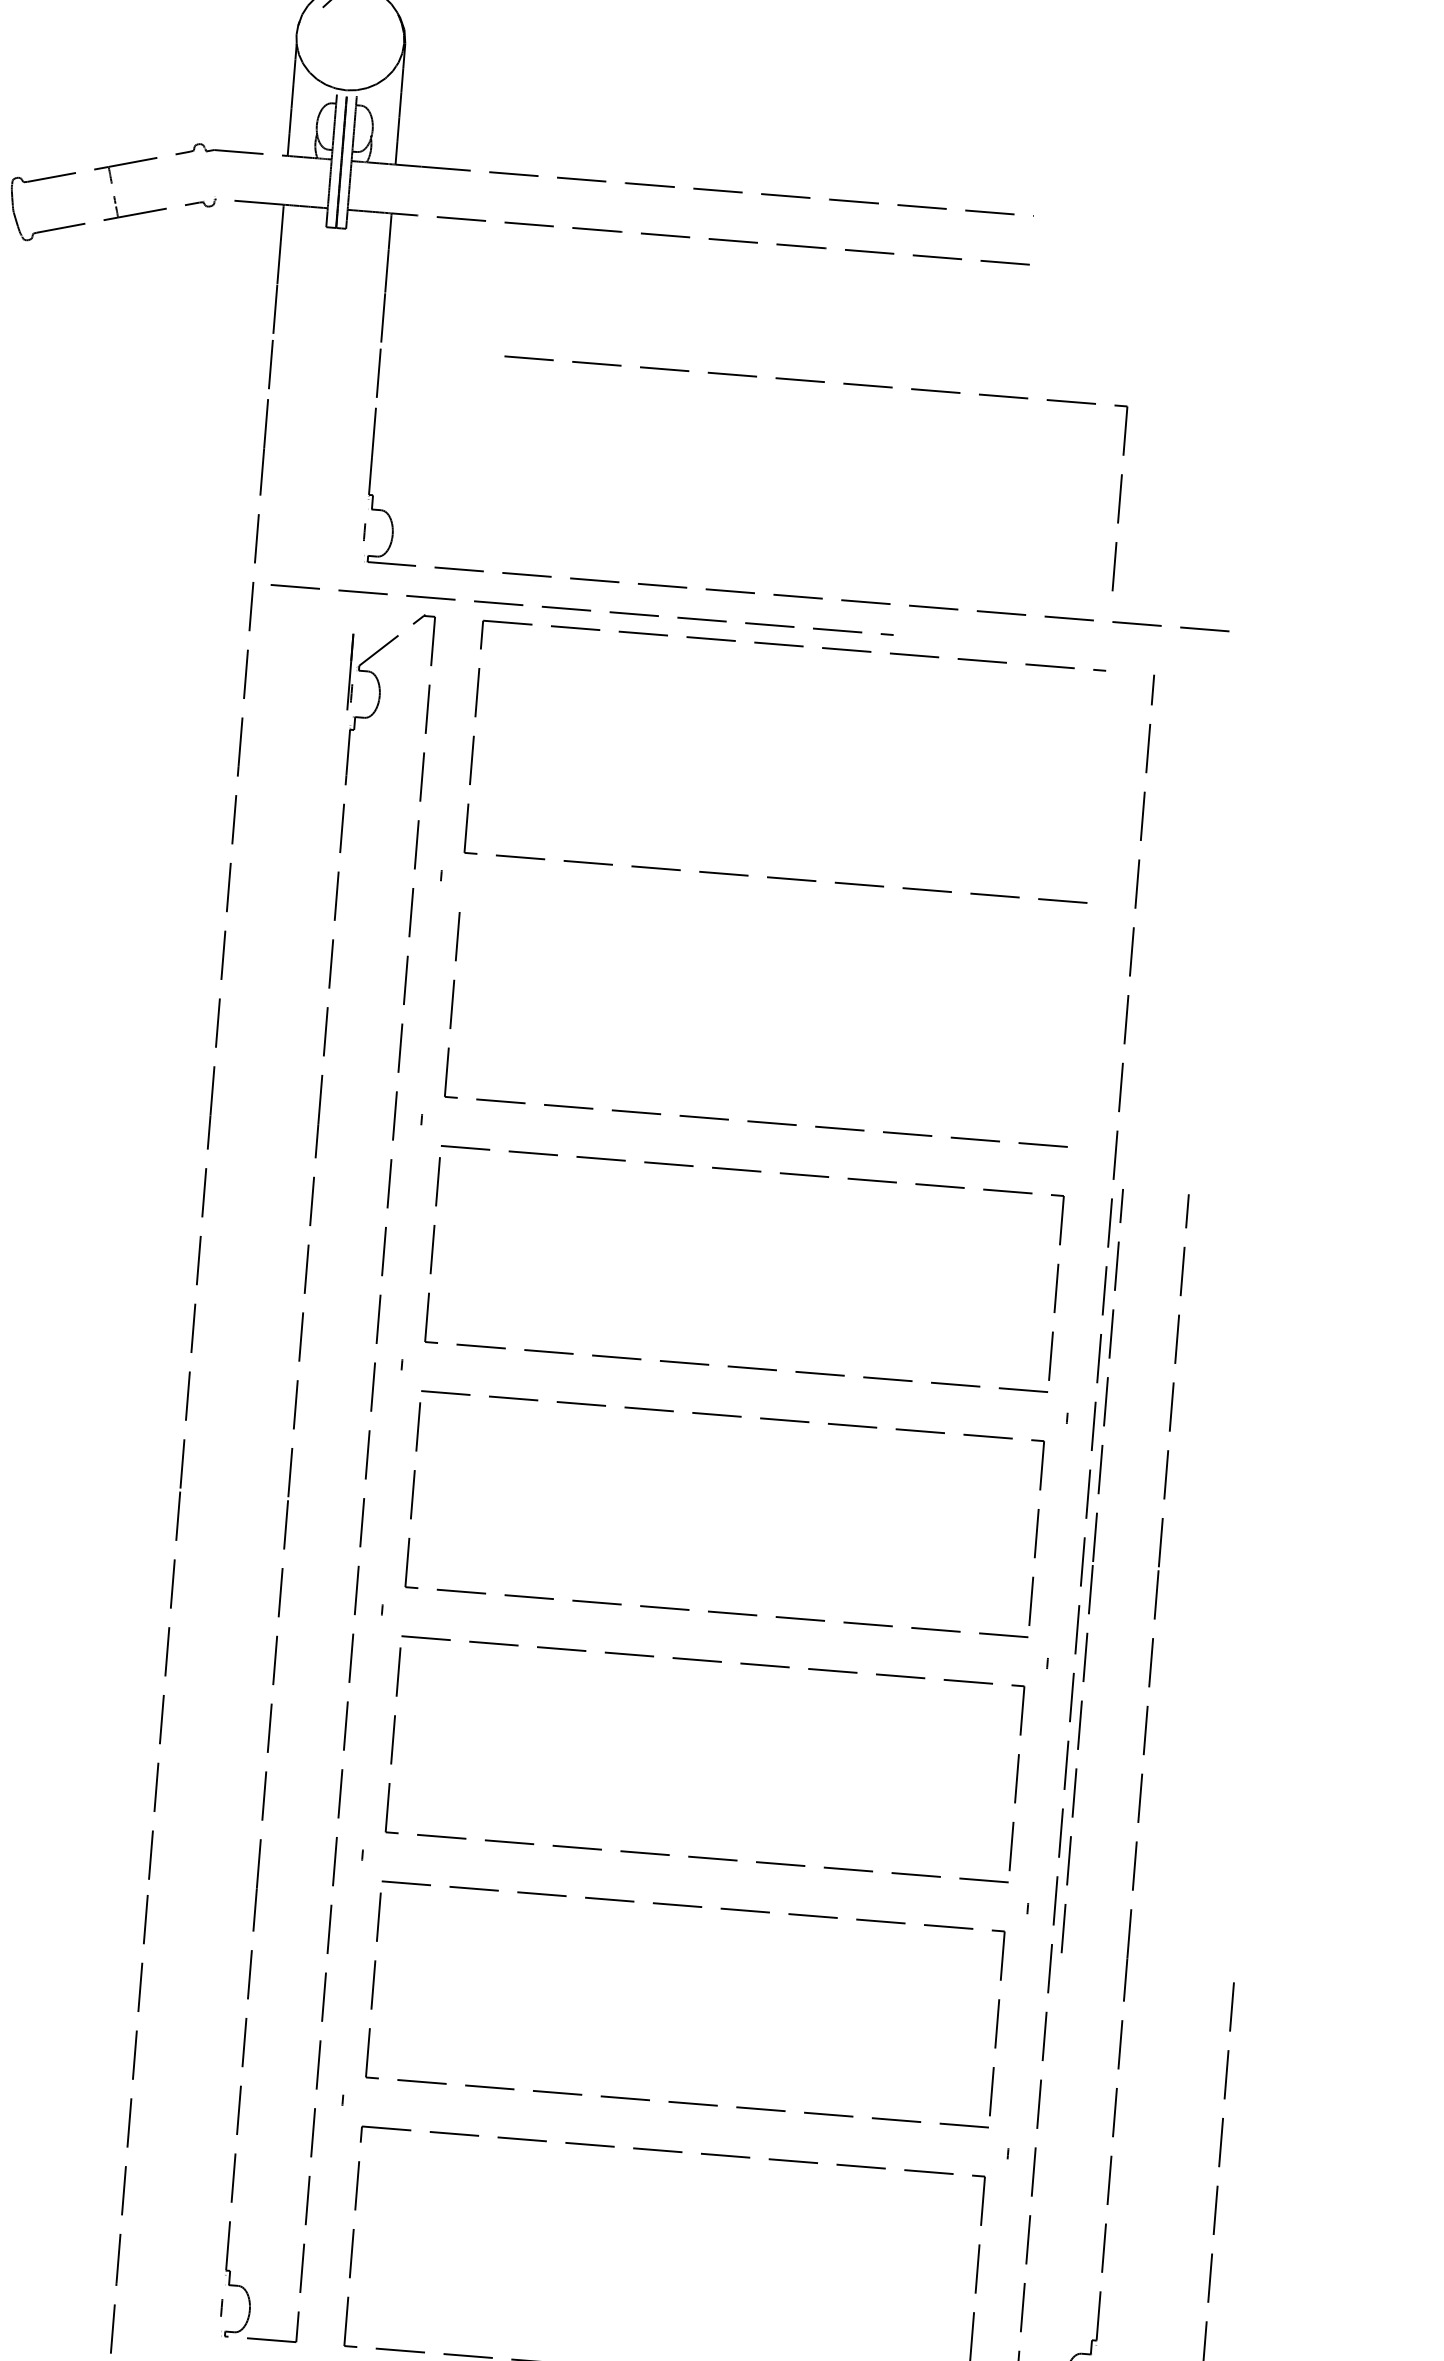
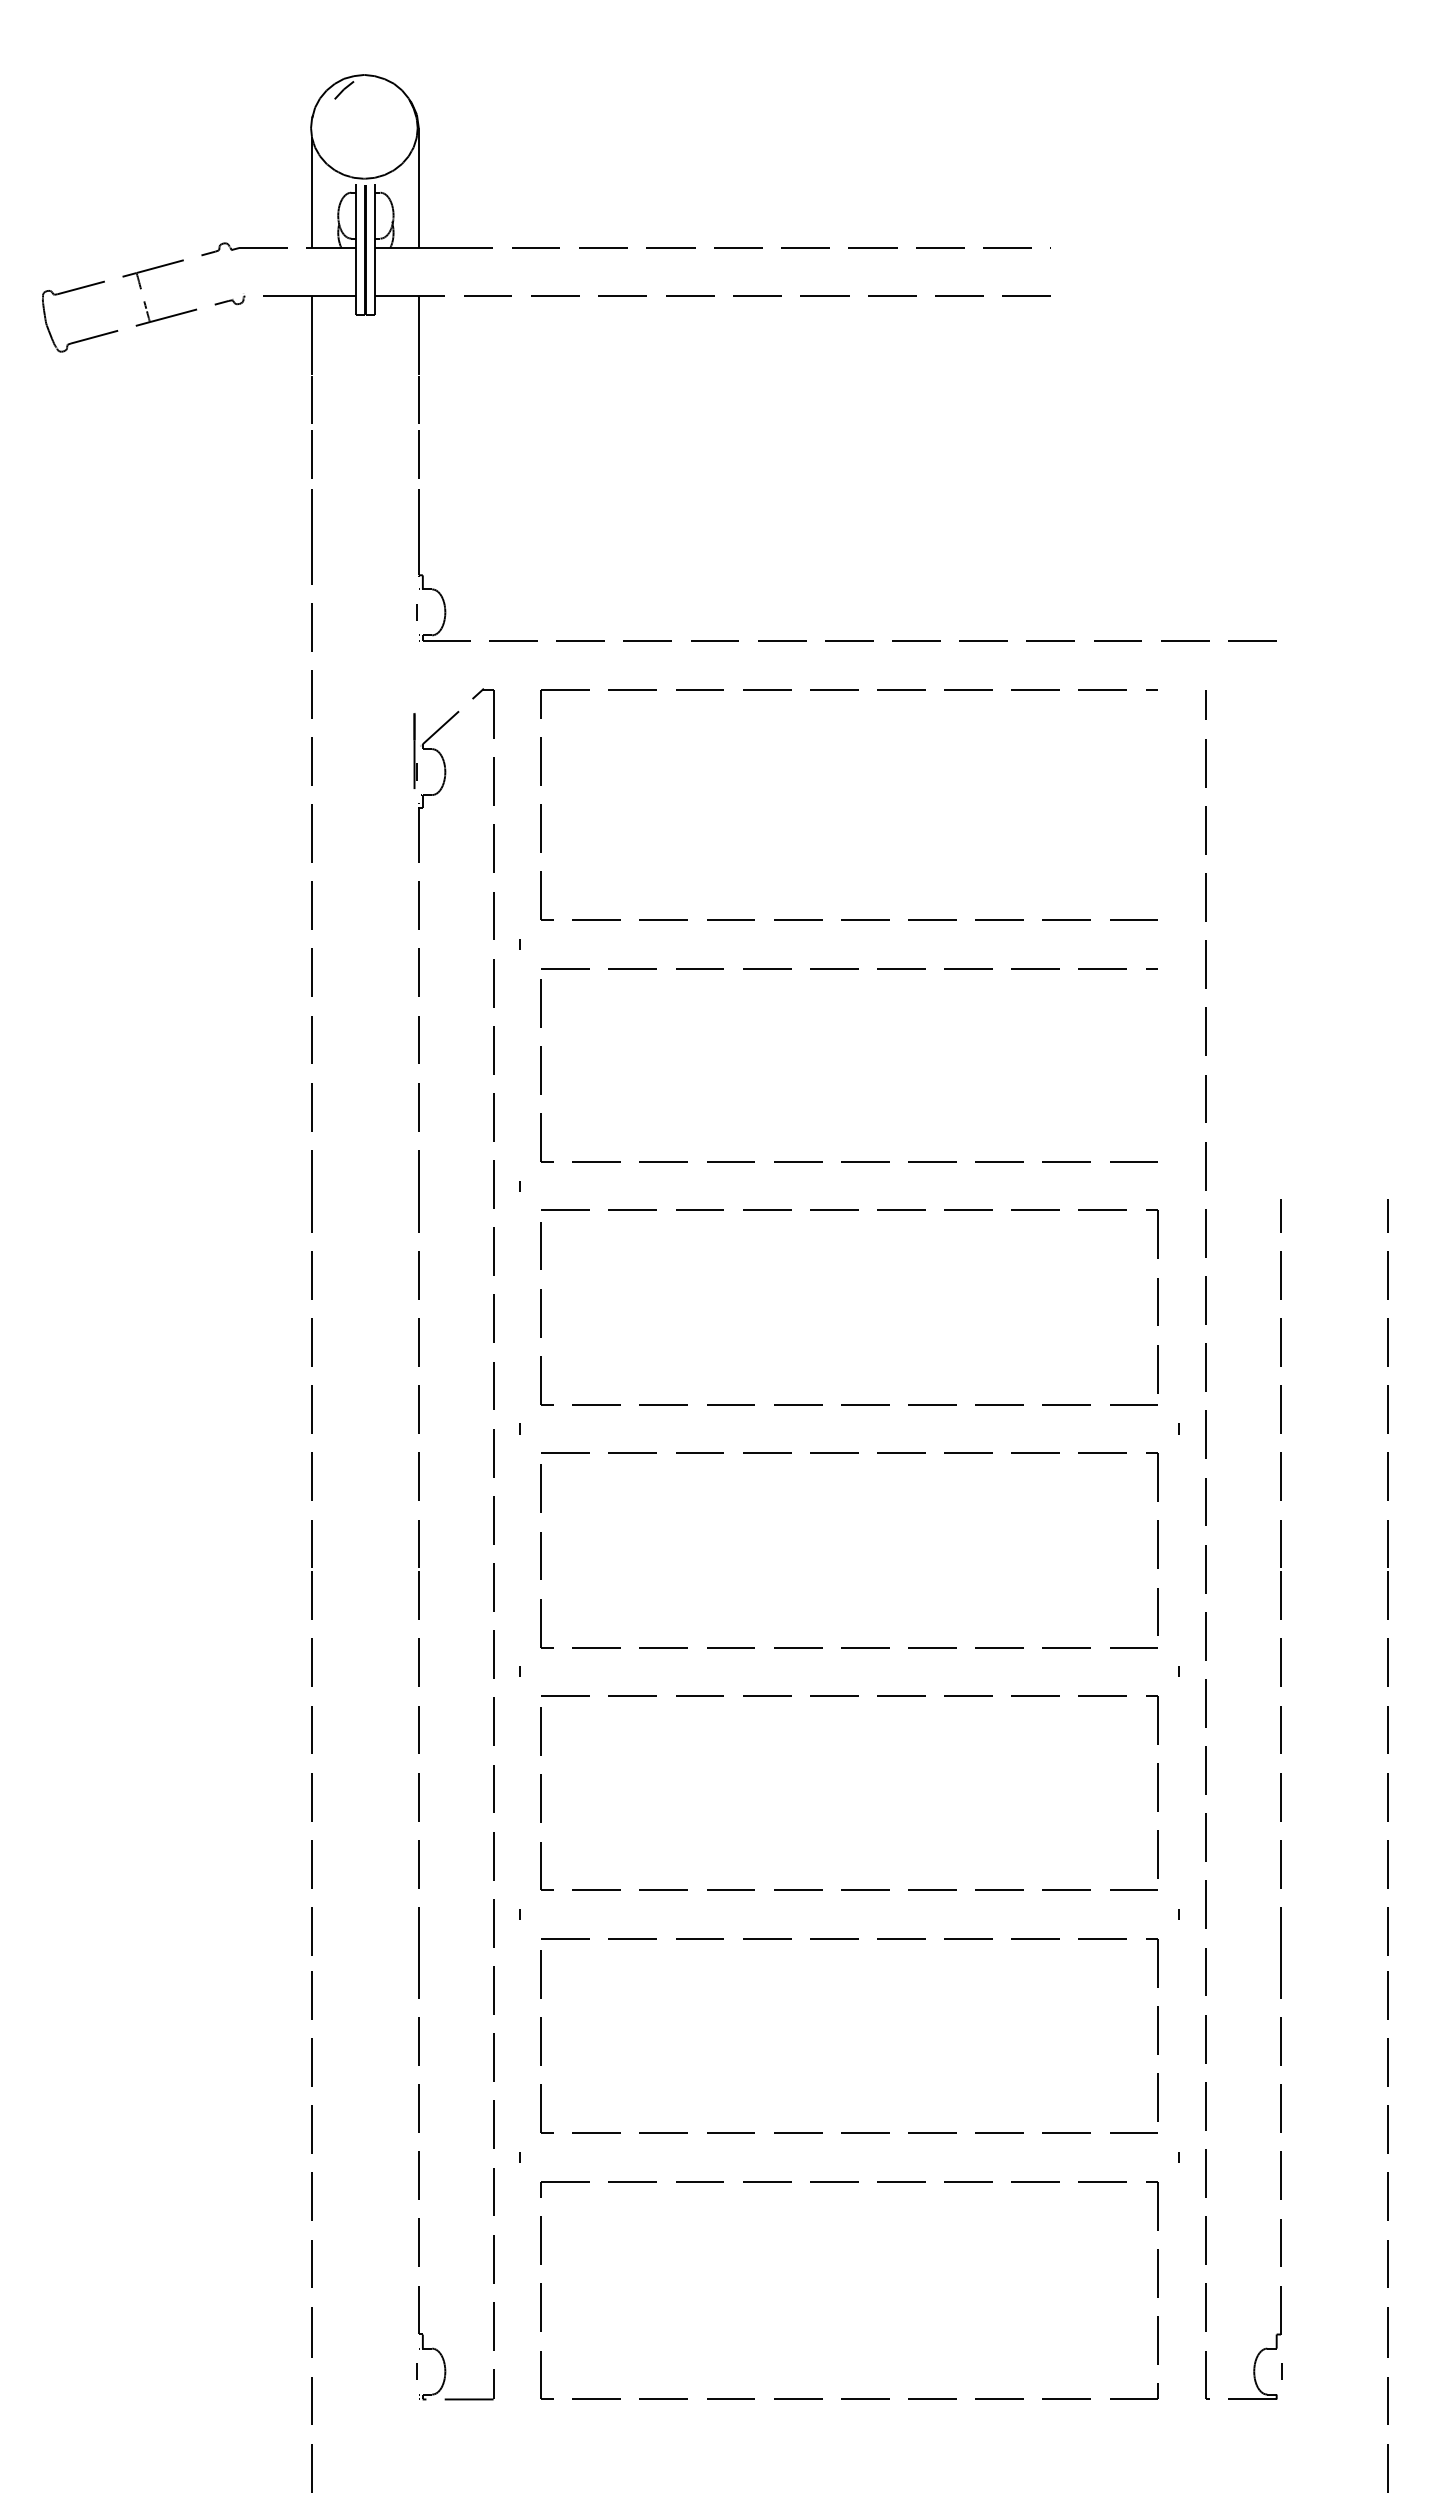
part: (815, 381) -> (849, 428), removed
line: (581, 609) -> (849, 968), moved
line: (1091, 1571) -> (1387, 1577), moved

